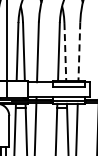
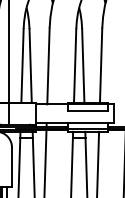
line: (65, 51) -> (83, 65), dashed -> solid
line: (79, 52) -> (101, 66), dashed -> solid

